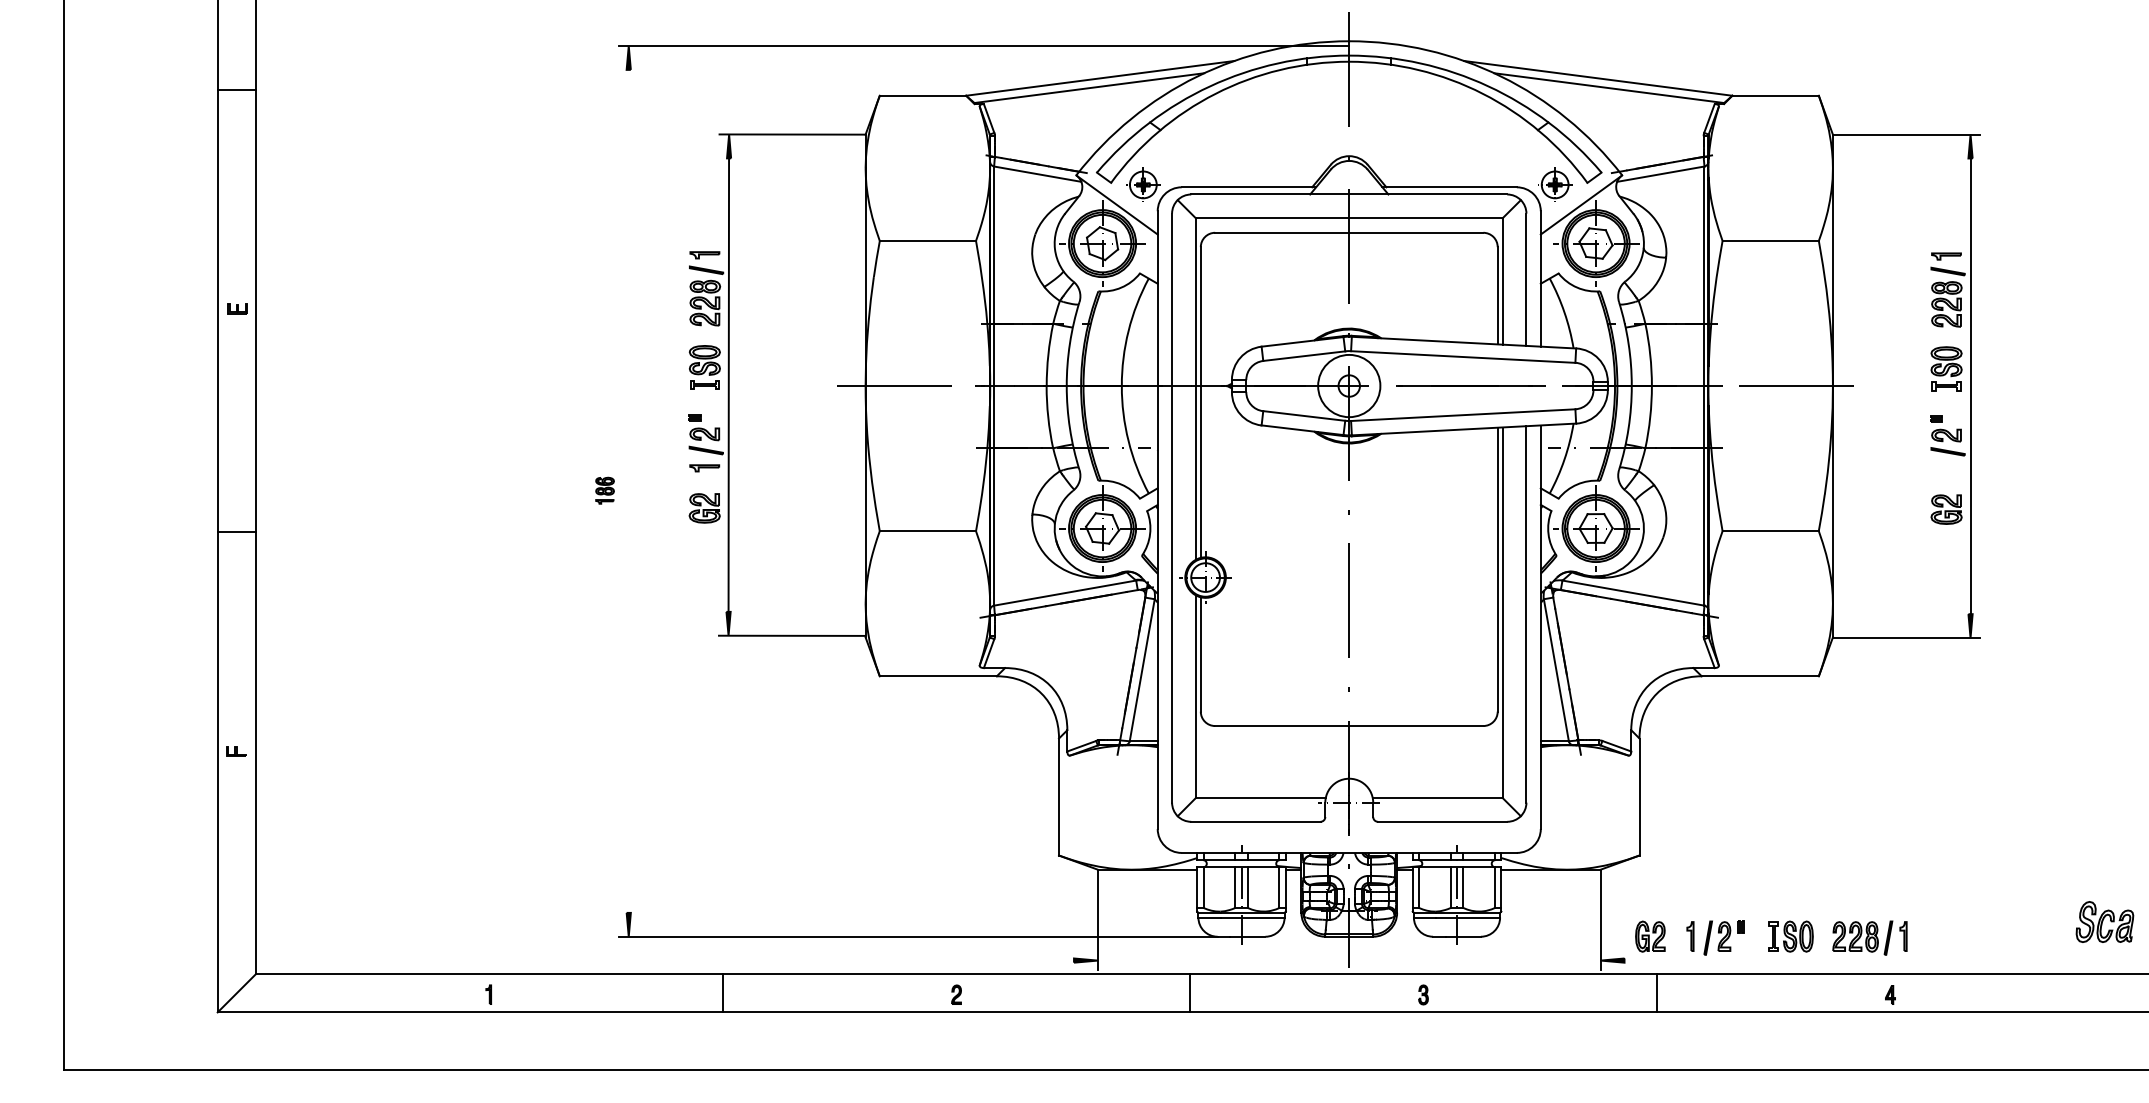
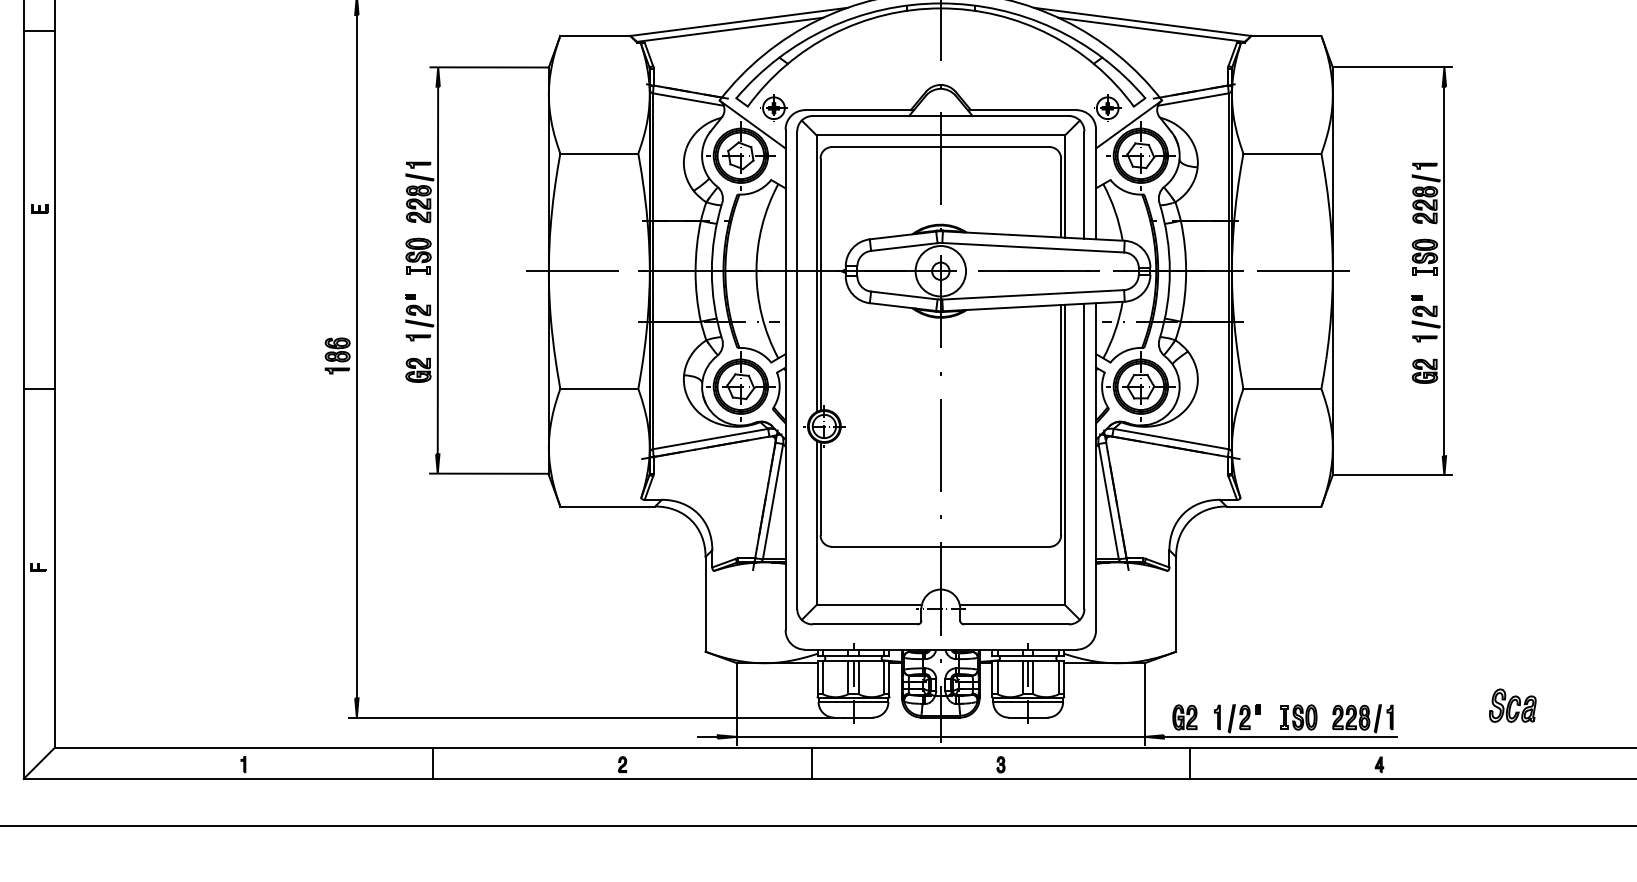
part: (1946, 469) -> (1424, 338), added
part: (604, 490) -> (337, 355), size x1.67
line: (628, 490) -> (356, 355), added
part: (2104, 921) -> (1512, 705), moved
line: (1061, 960) -> (707, 736), added
line: (1348, 960) -> (940, 736), added
line: (1768, 960) -> (1280, 736), added

